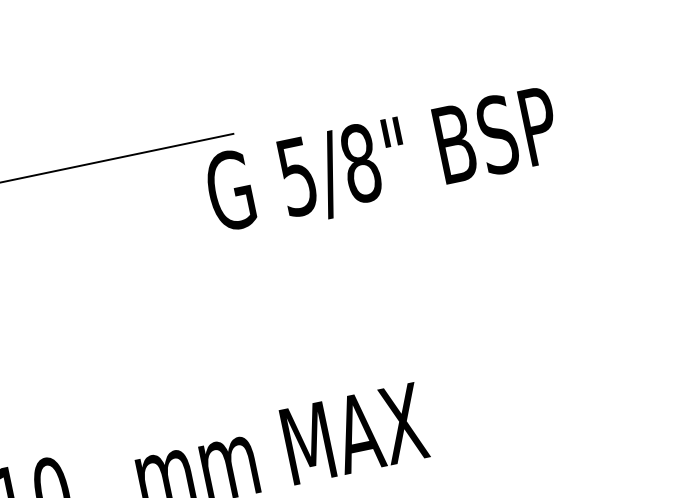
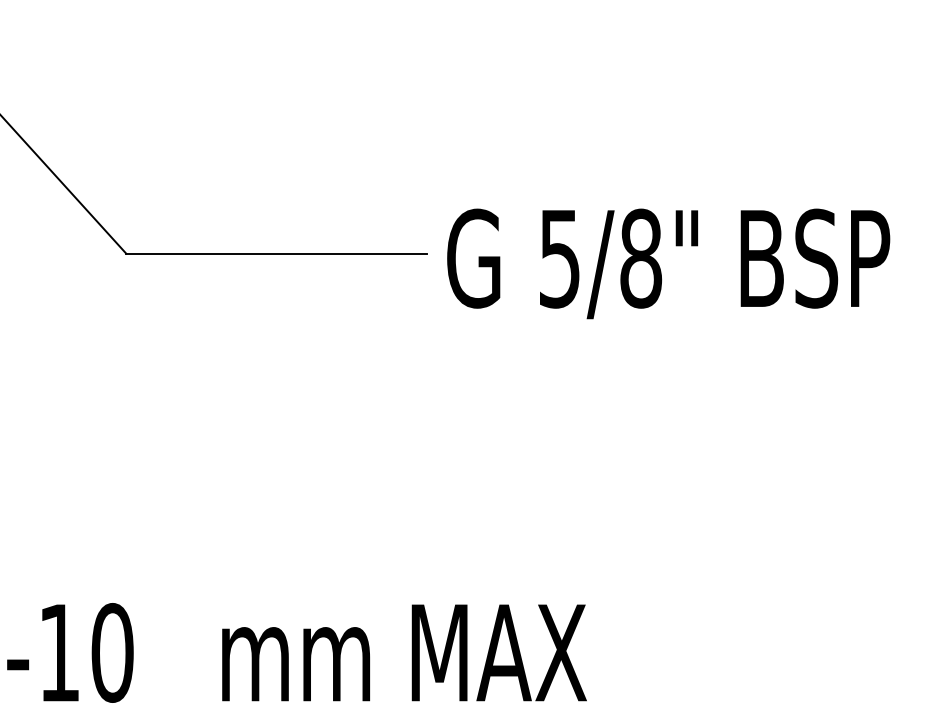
text: (383, 162) -> (668, 263), moved

